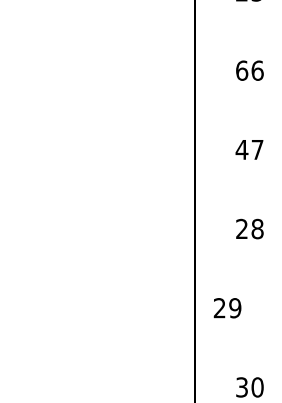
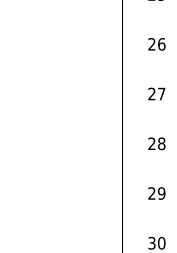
text: (241, 70) -> (151, 44), 66 -> 26
text: (241, 148) -> (151, 93), 47 -> 27
text: (226, 308) -> (156, 193), moved

